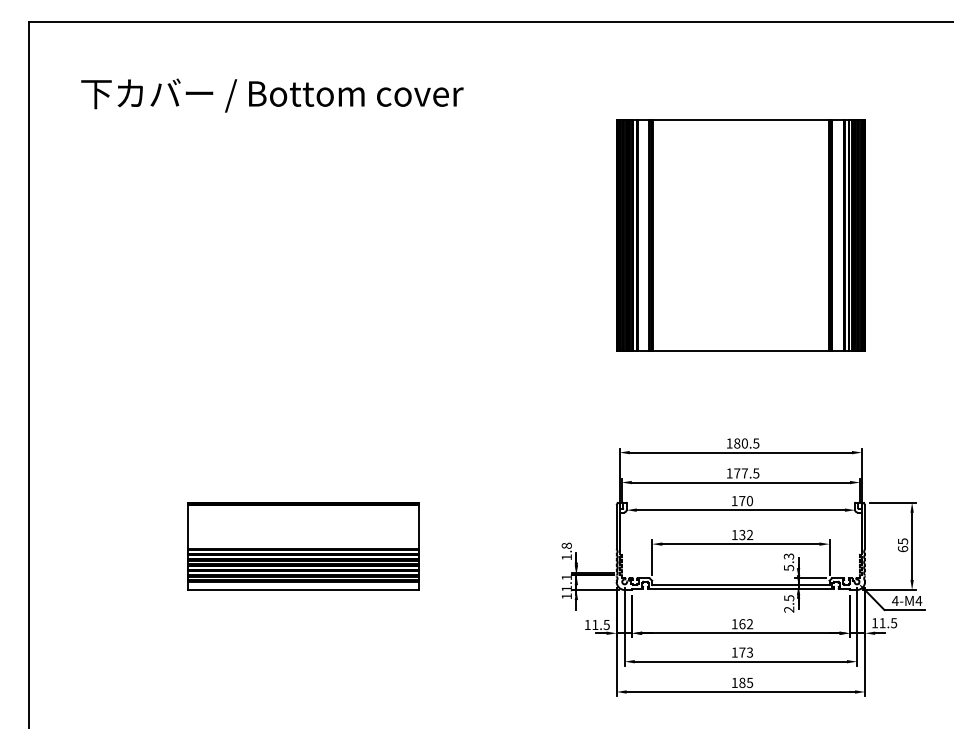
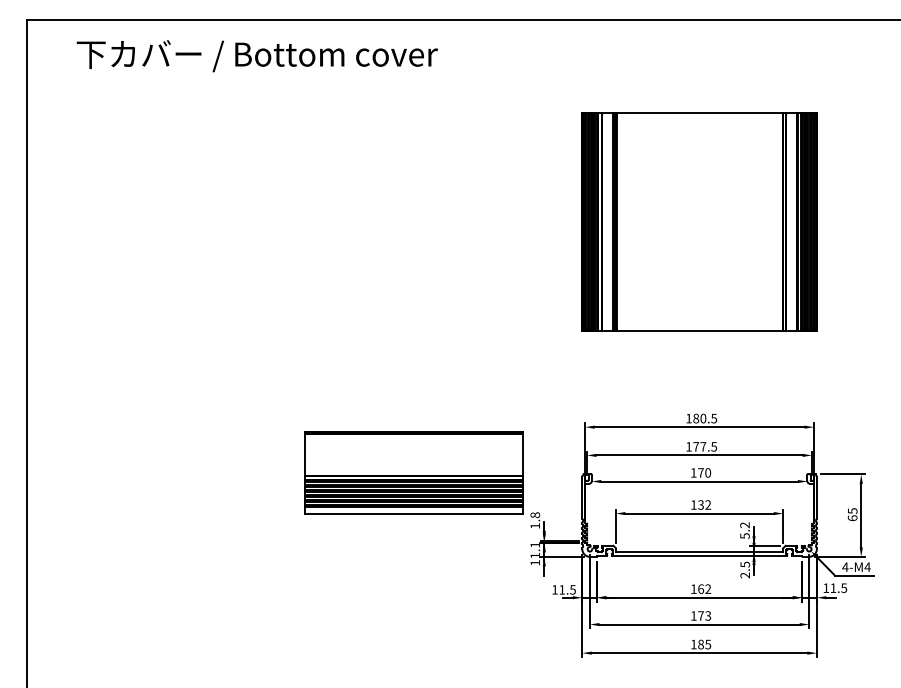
text: (272, 95) -> (257, 56), moved
part: (303, 546) -> (414, 473), moved
text: (789, 556) -> (745, 525), 5.3 -> 5.2

